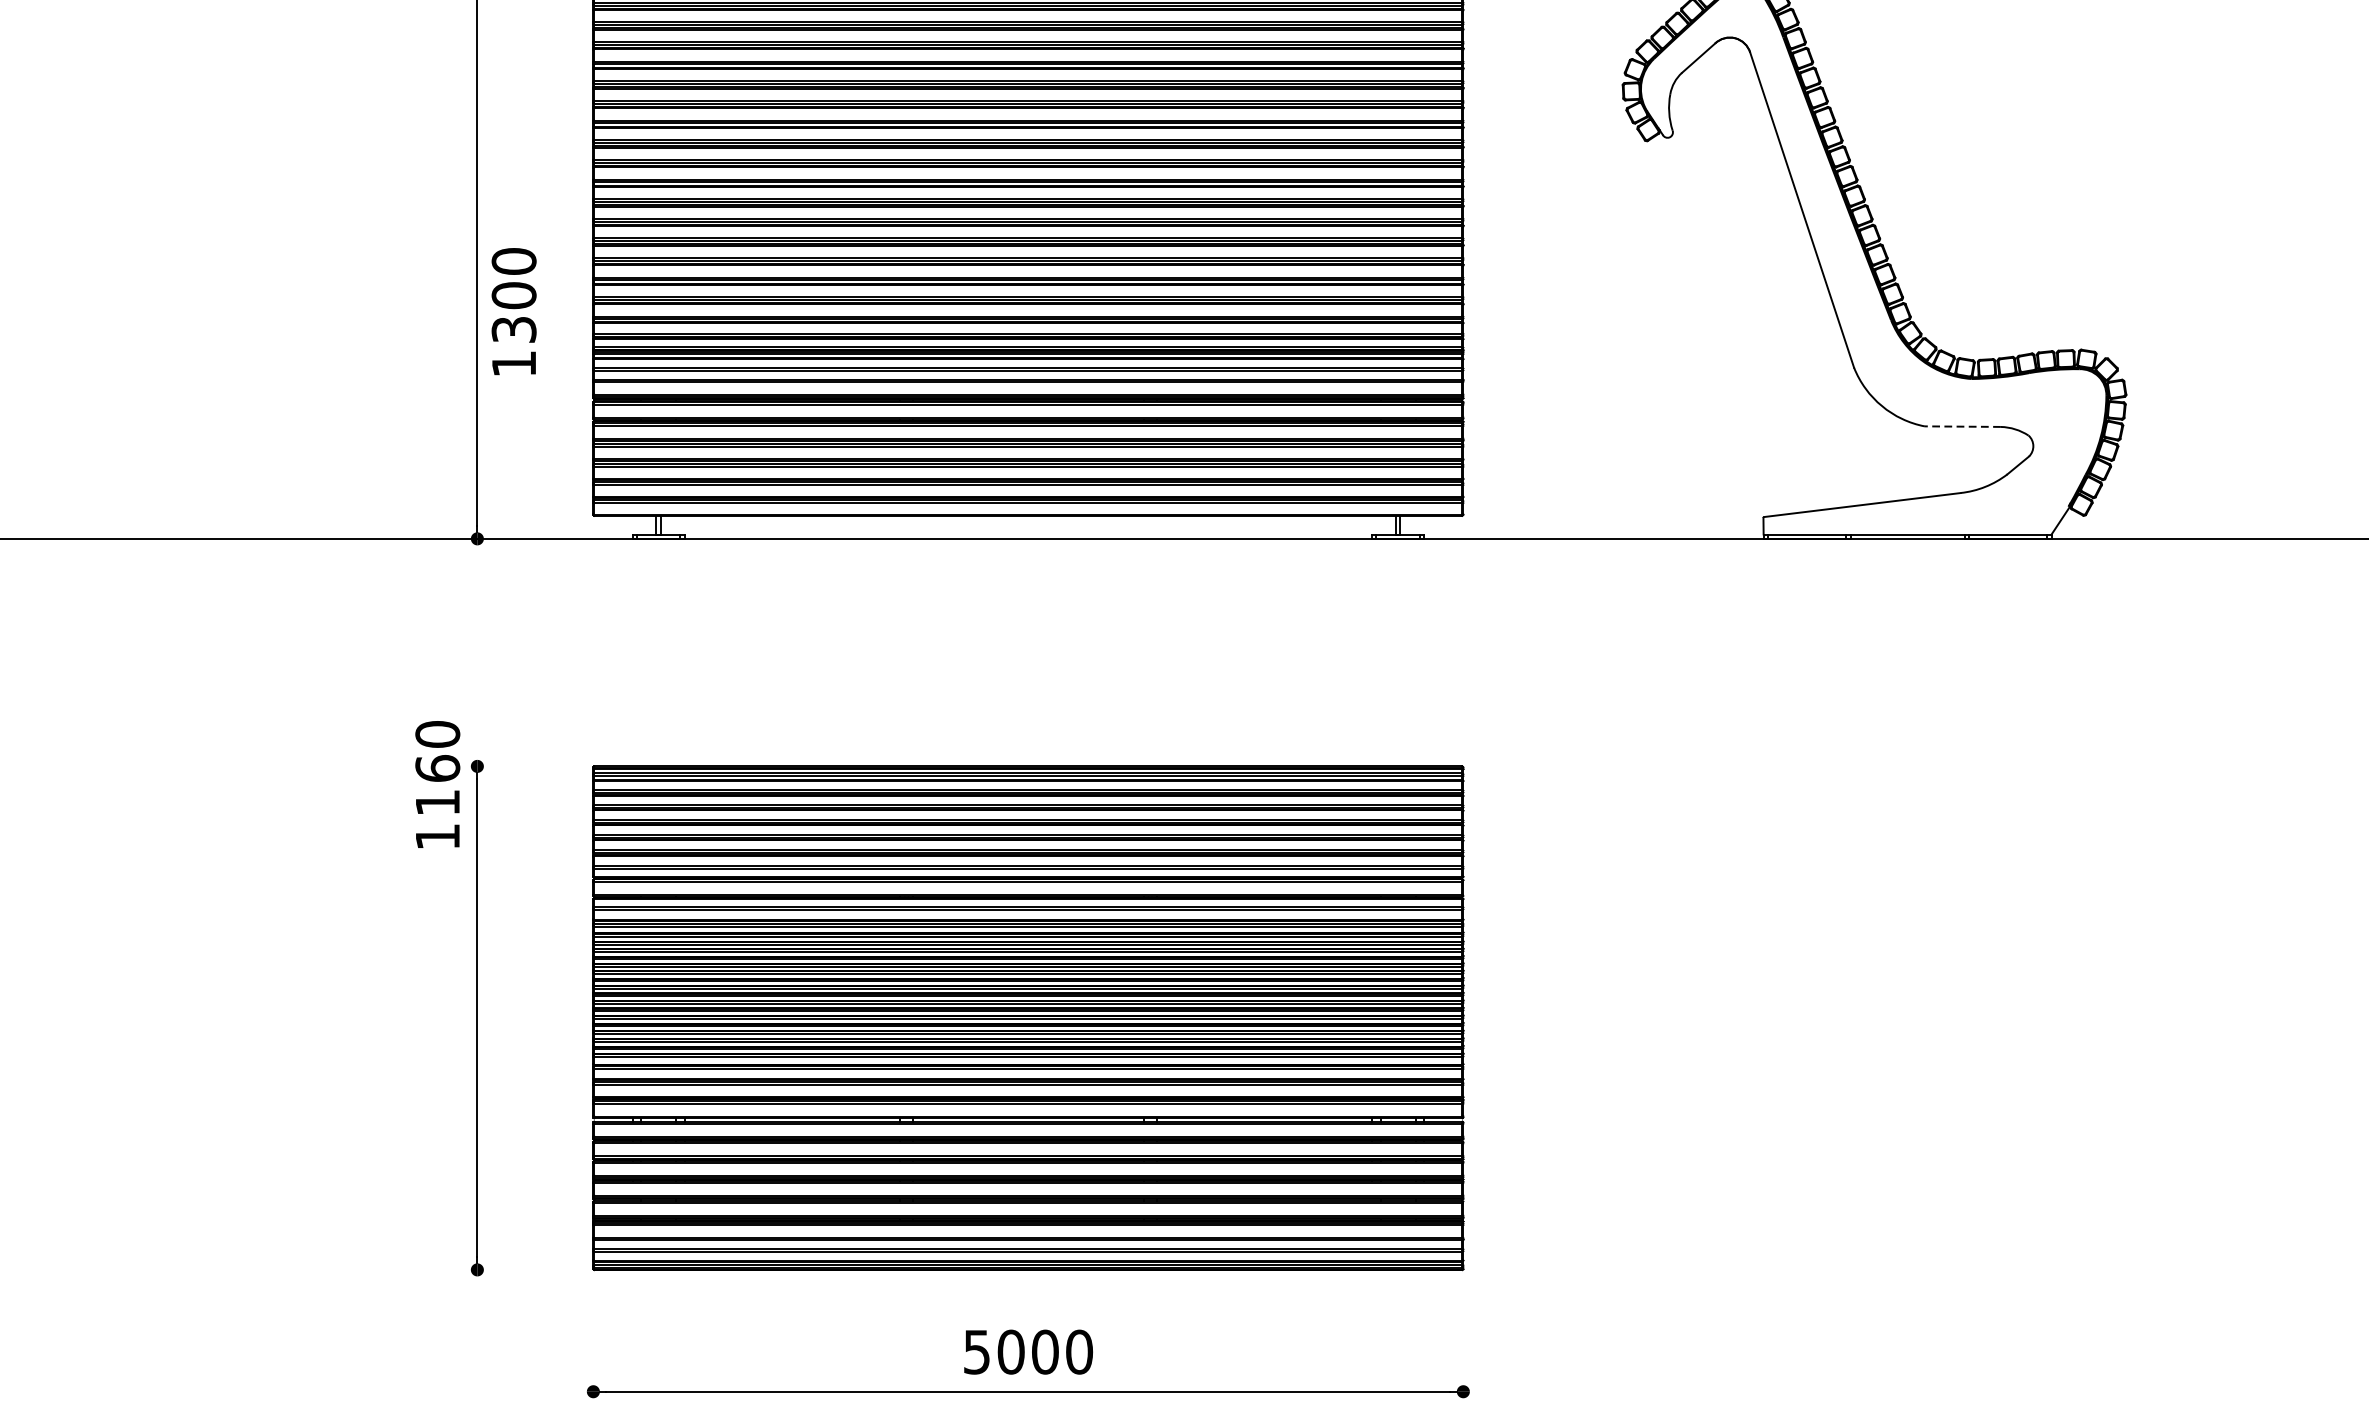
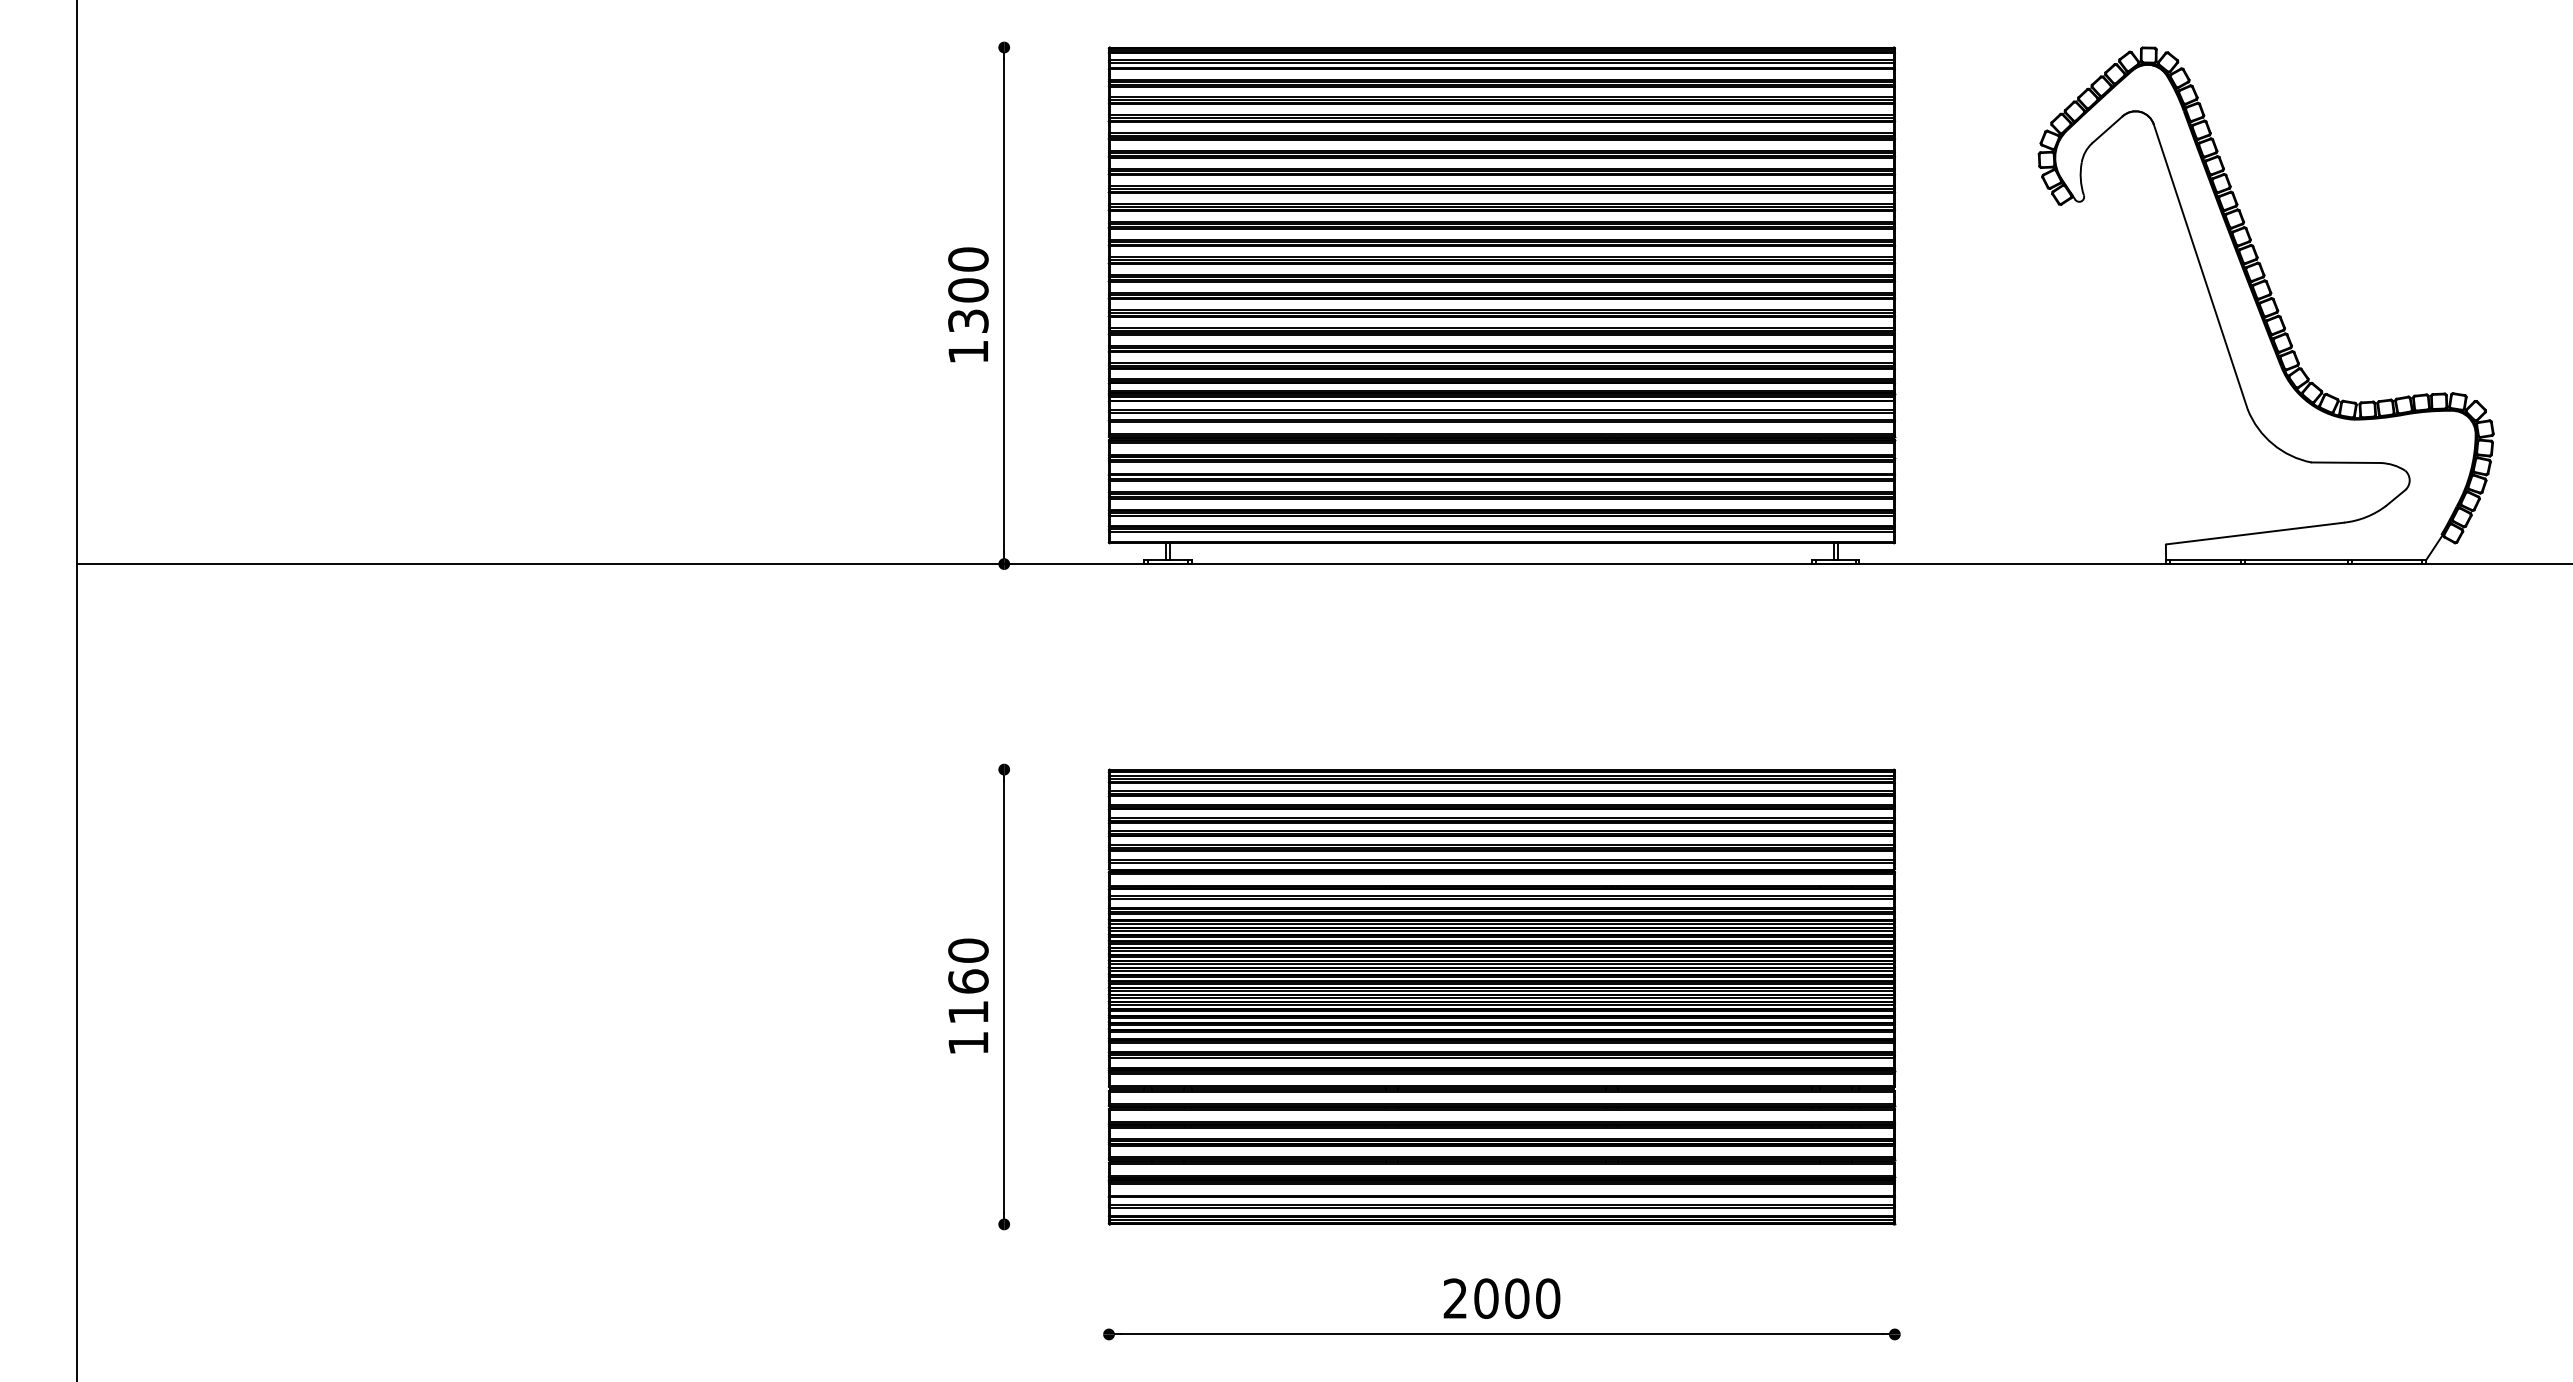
text: (514, 311) -> (968, 304), moved
line: (1962, 426) -> (2345, 462), dashed -> solid
text: (437, 783) -> (968, 995), moved
text: (975, 1351) -> (1454, 1298), 5000 -> 2000

